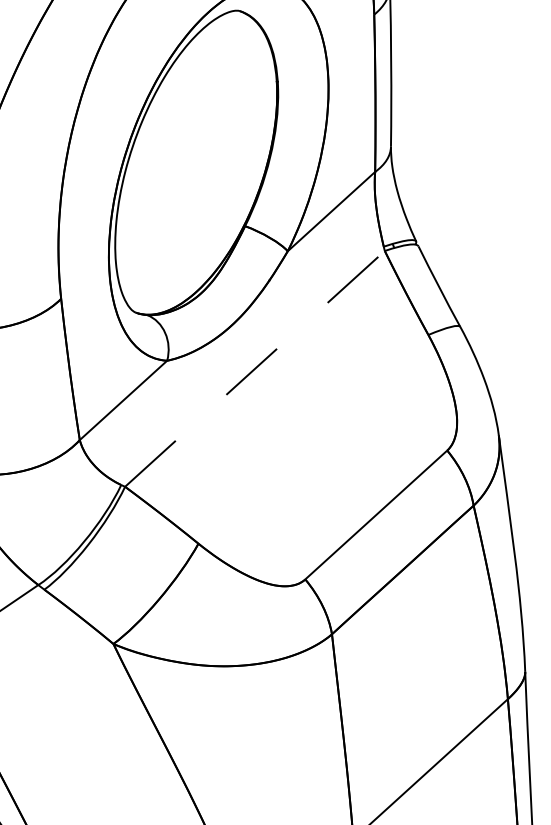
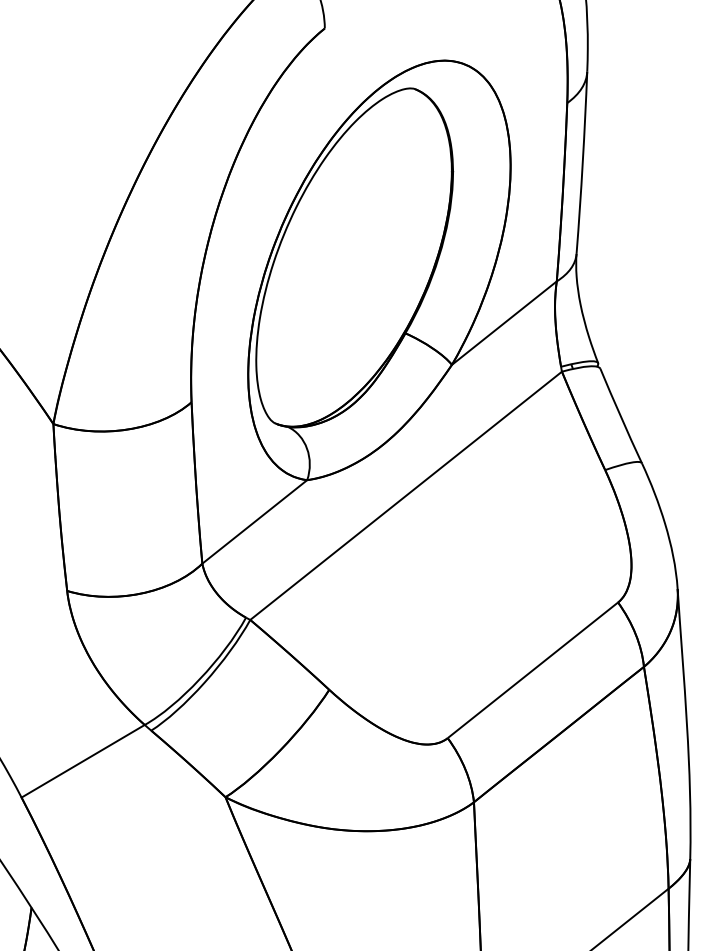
line: (255, 368) -> (406, 495), dashed -> solid

